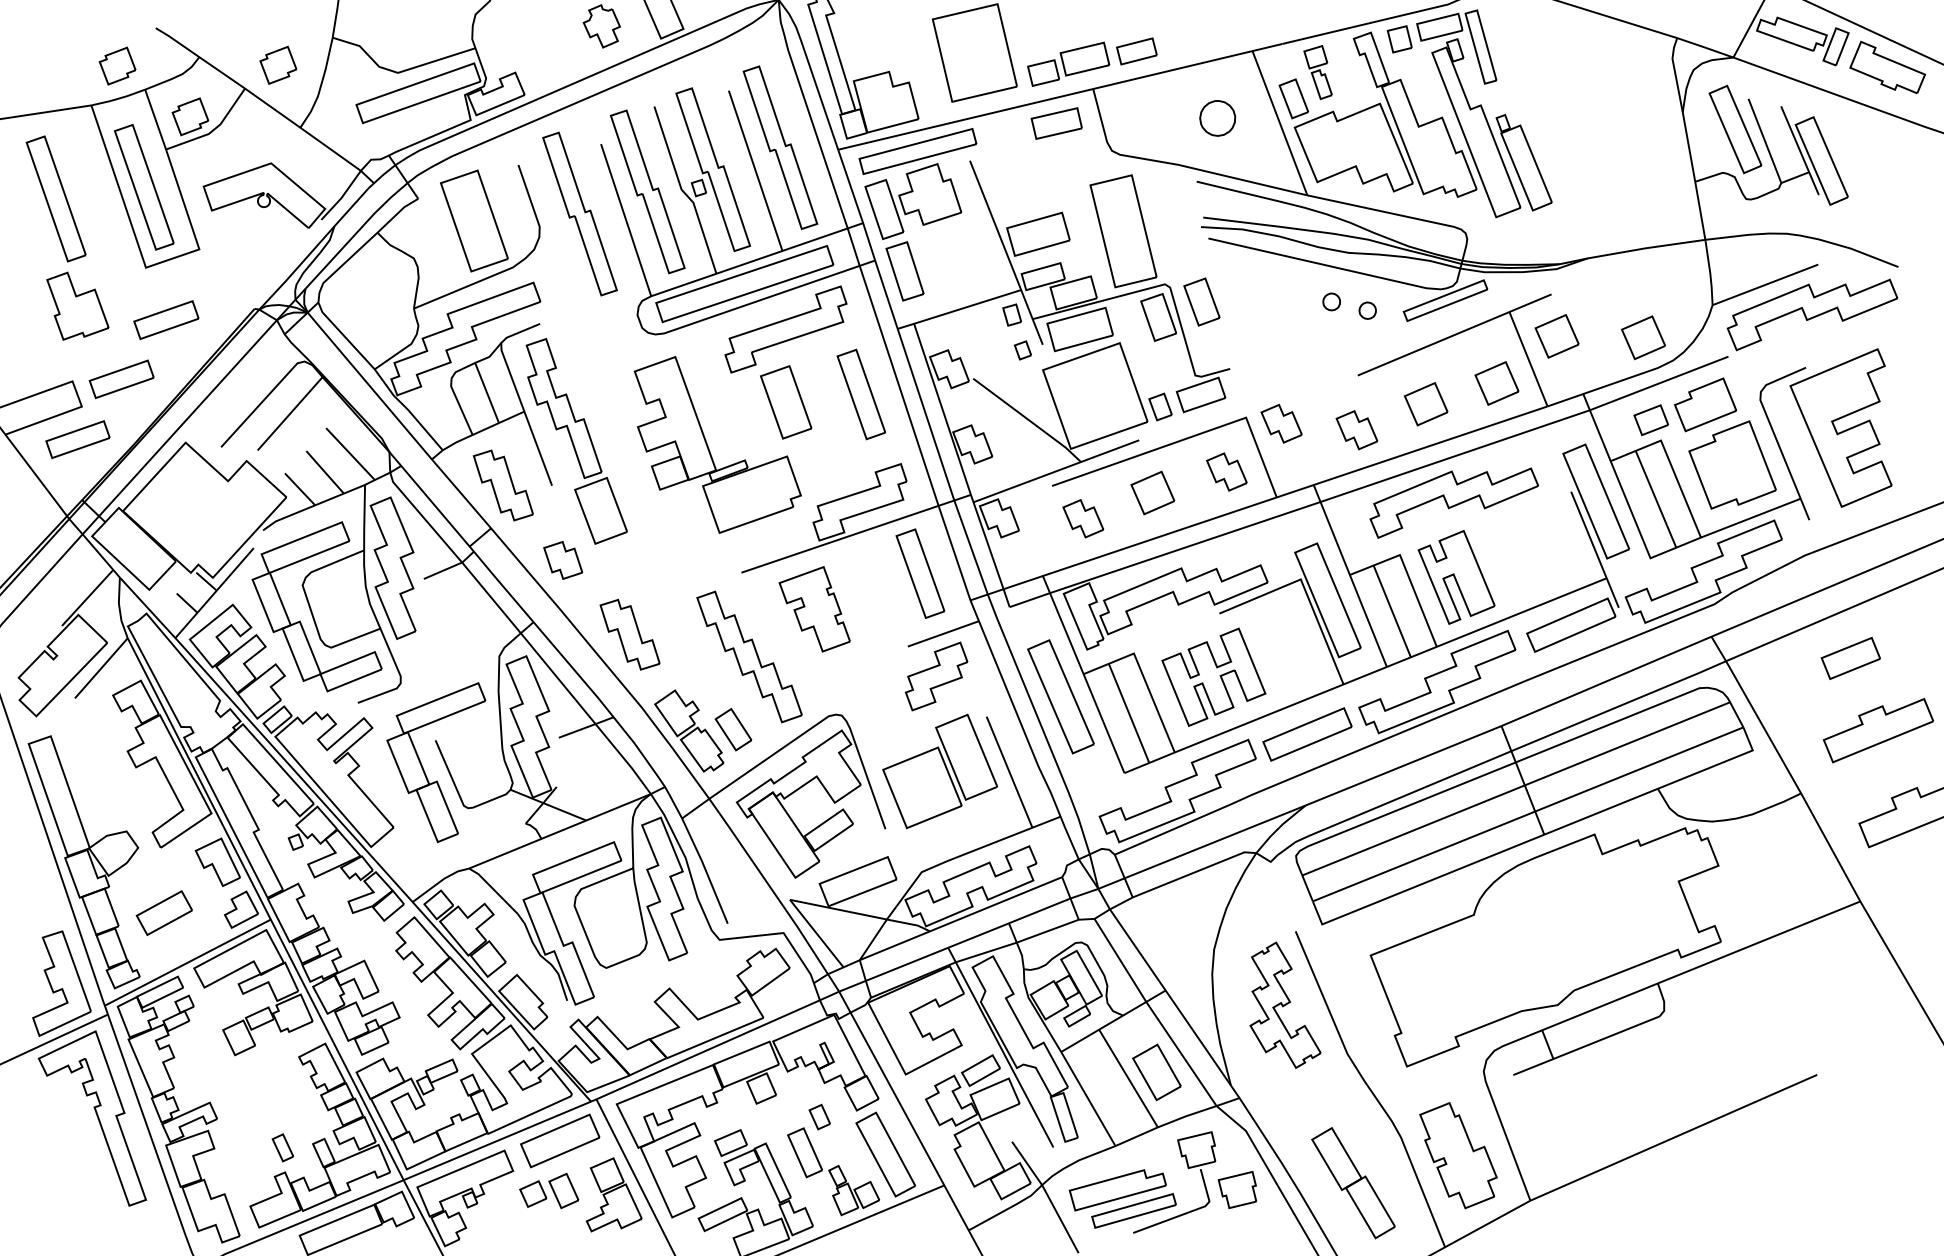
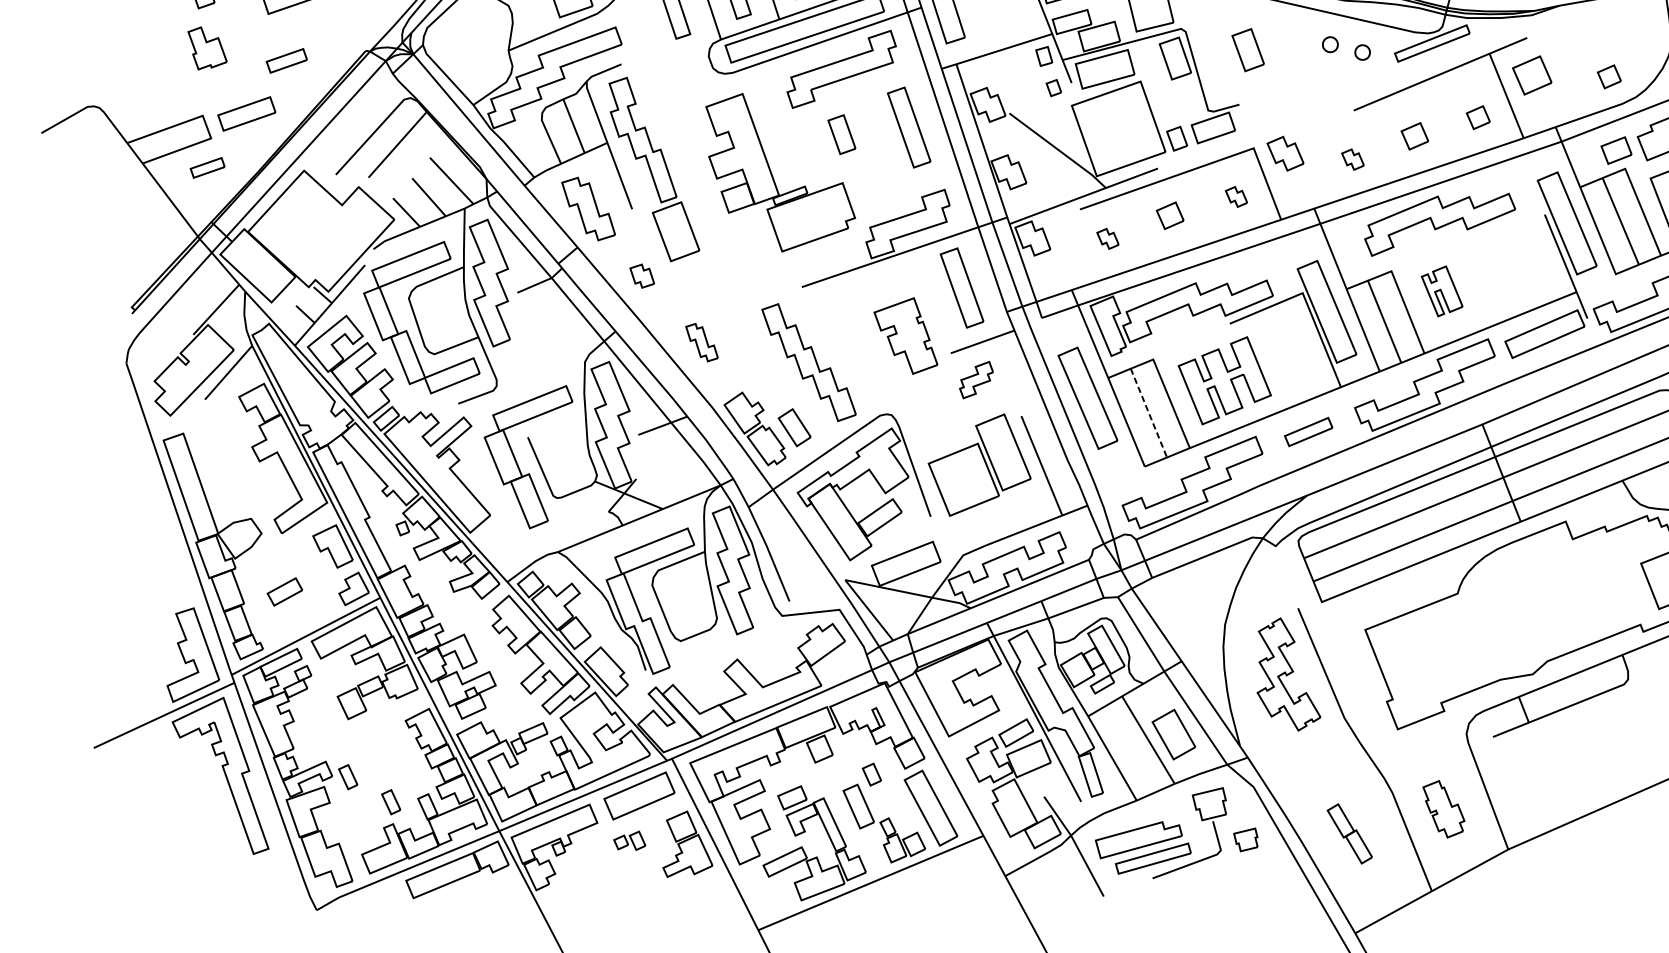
part: (1201, 301) -> (1247, 49), moved
part: (77, 305) -> (207, 47), size x0.7
part: (166, 319) -> (286, 60), size x0.7
part: (1642, 337) -> (1608, 76), size x0.6
part: (1496, 383) -> (1477, 117), size x0.6
part: (786, 402) -> (842, 134), size x0.6
part: (1425, 404) -> (1414, 136), size x0.7
part: (1356, 430) -> (1352, 159), size x0.6
part: (77, 439) -> (207, 167), size x0.6
part: (1226, 471) -> (1236, 196), size x0.6
part: (1152, 492) -> (1169, 215), size x0.7
part: (1083, 518) -> (1108, 238), size x0.6
part: (563, 560) -> (642, 276), size x0.7
part: (1456, 577) -> (1442, 291), size x0.6
part: (814, 609) -> (905, 336), moved
part: (629, 634) -> (701, 342), size x0.6
part: (936, 676) -> (976, 380), size x0.6
line: (1129, 713) -> (1149, 413), solid -> dashed
part: (1307, 734) -> (1308, 432), size x0.6
part: (163, 912) -> (284, 591), size x0.7
part: (234, 1119) -> (347, 776), added
part: (1458, 1155) -> (1443, 809), size x0.6
part: (1353, 1183) -> (1349, 834), size x0.6
part: (1236, 1189) -> (1245, 839), size x0.7
part: (549, 1190) -> (629, 840), size x0.6

